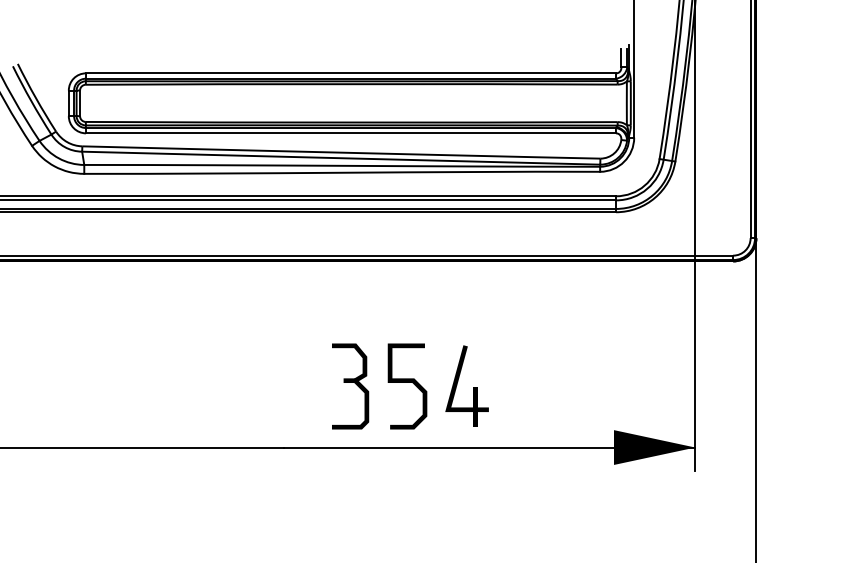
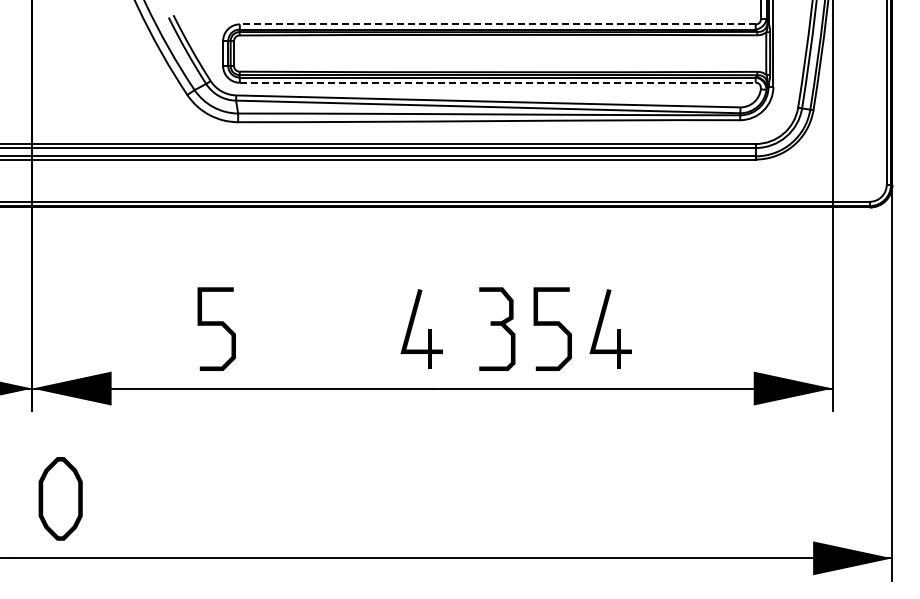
line: (350, 73) -> (497, 24), solid -> dashed
line: (350, 133) -> (497, 82), solid -> dashed
curve: (62, 382) -> (216, 325), added
part: (279, 386) -> (428, 329), added

